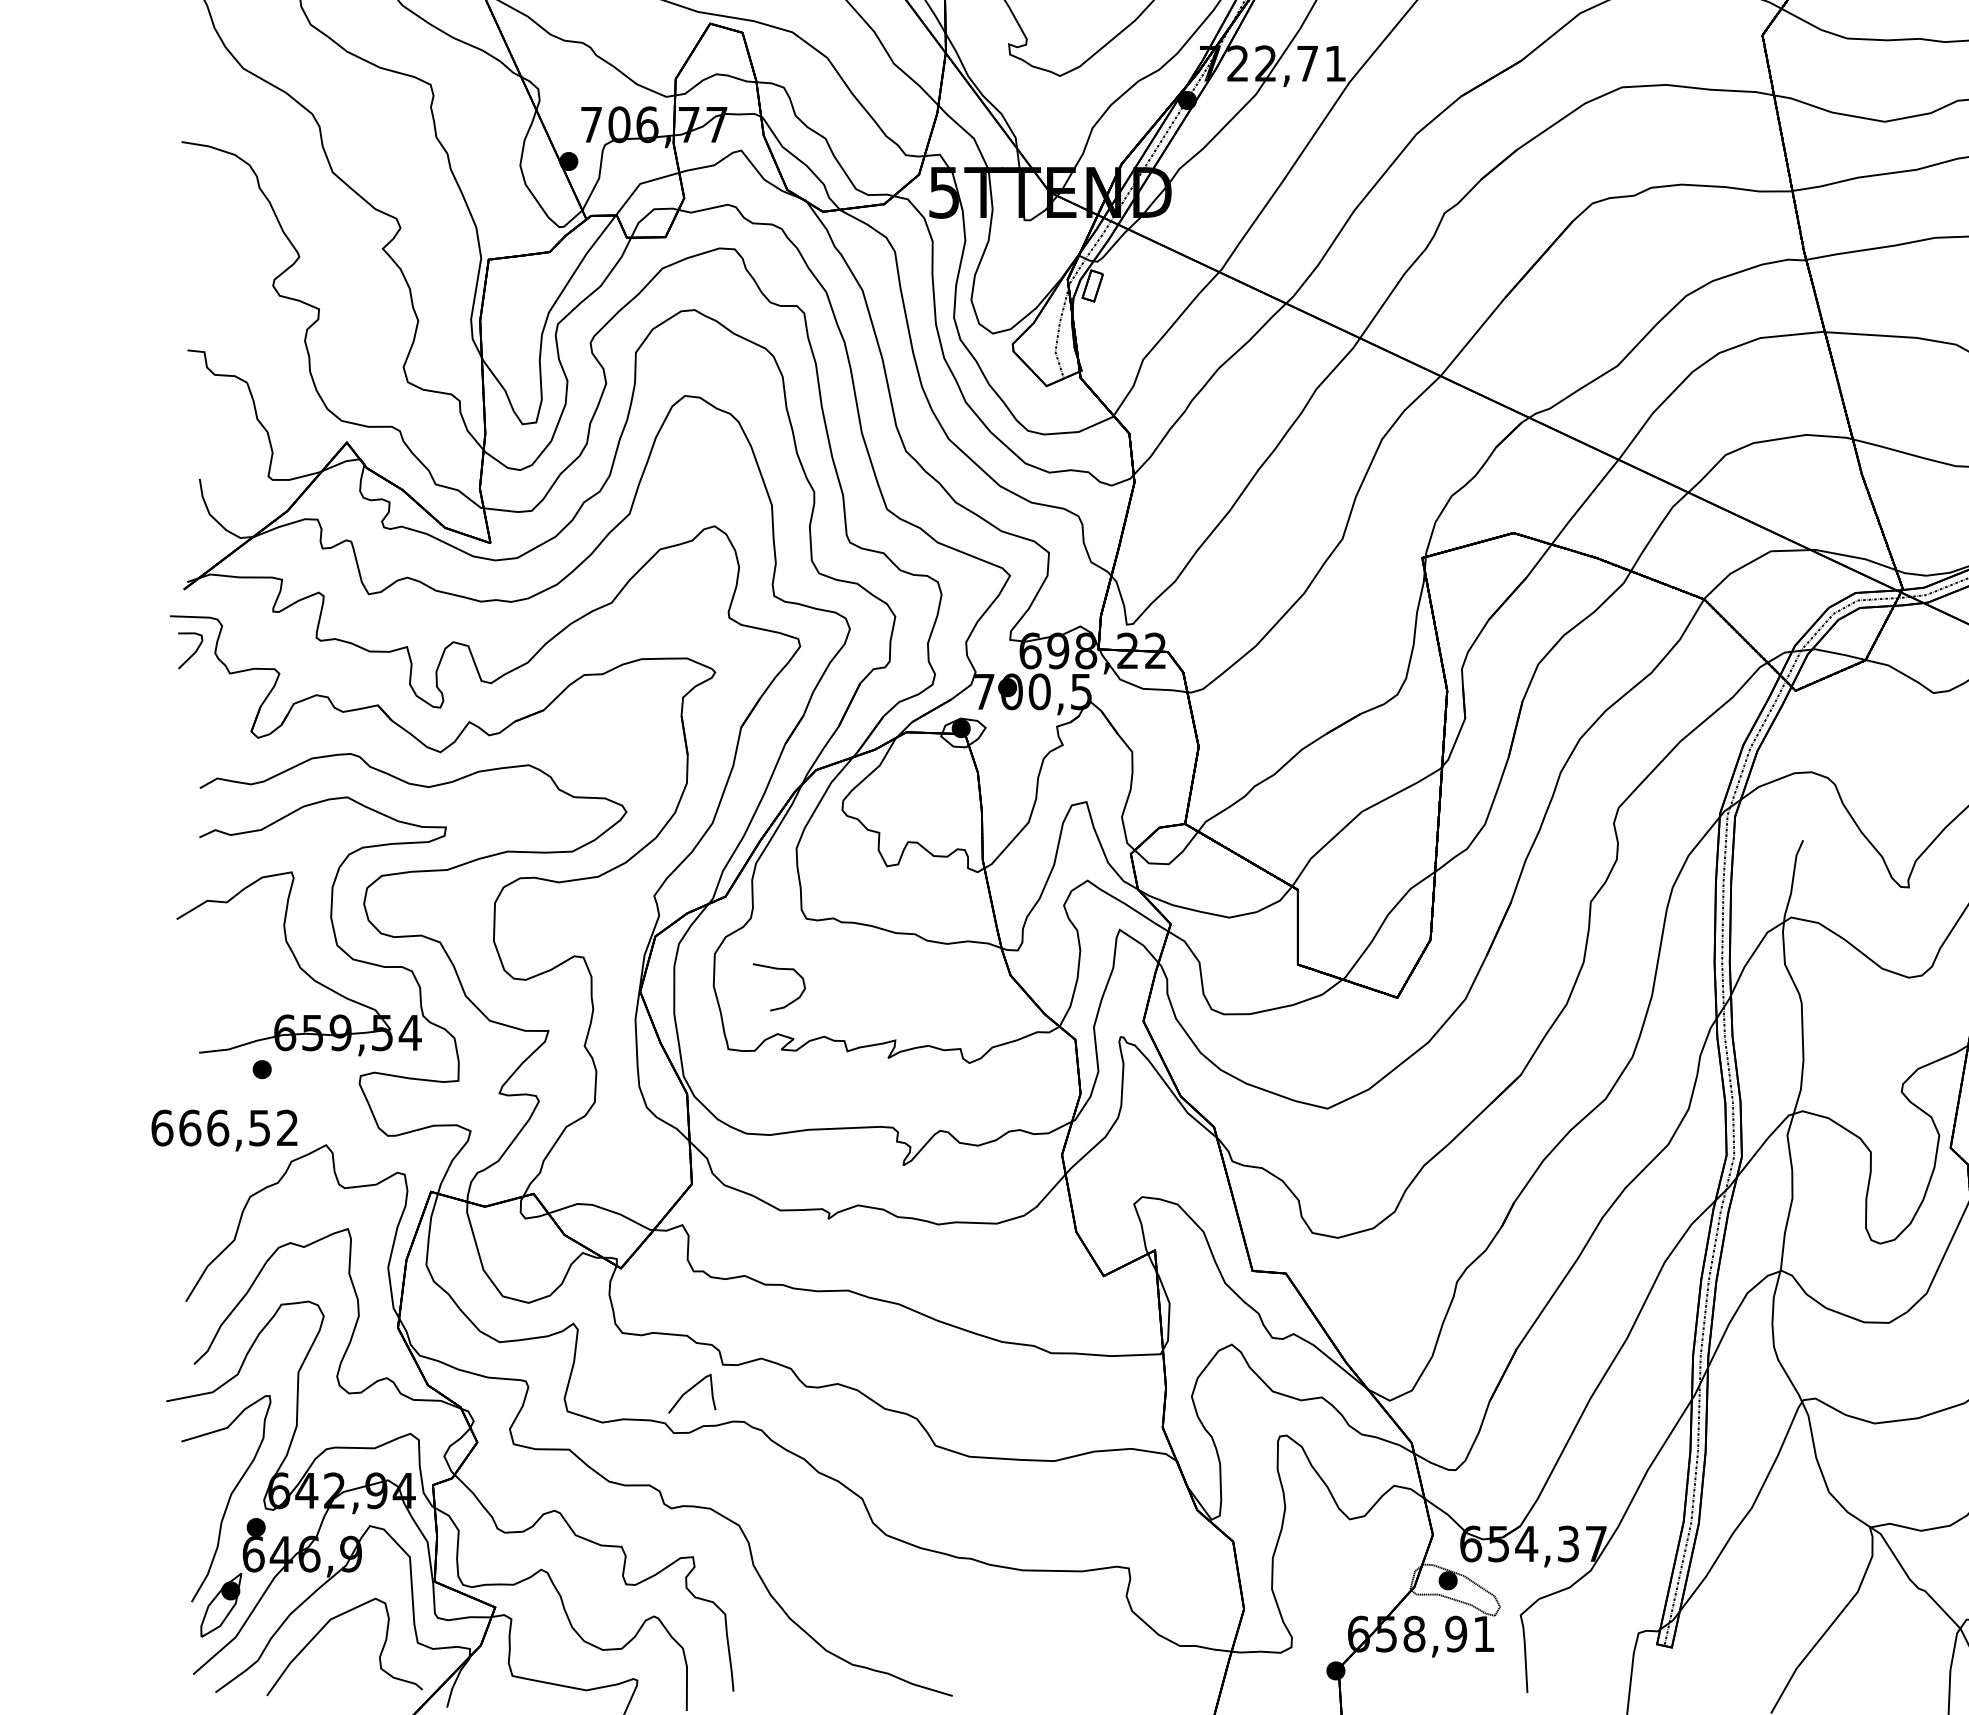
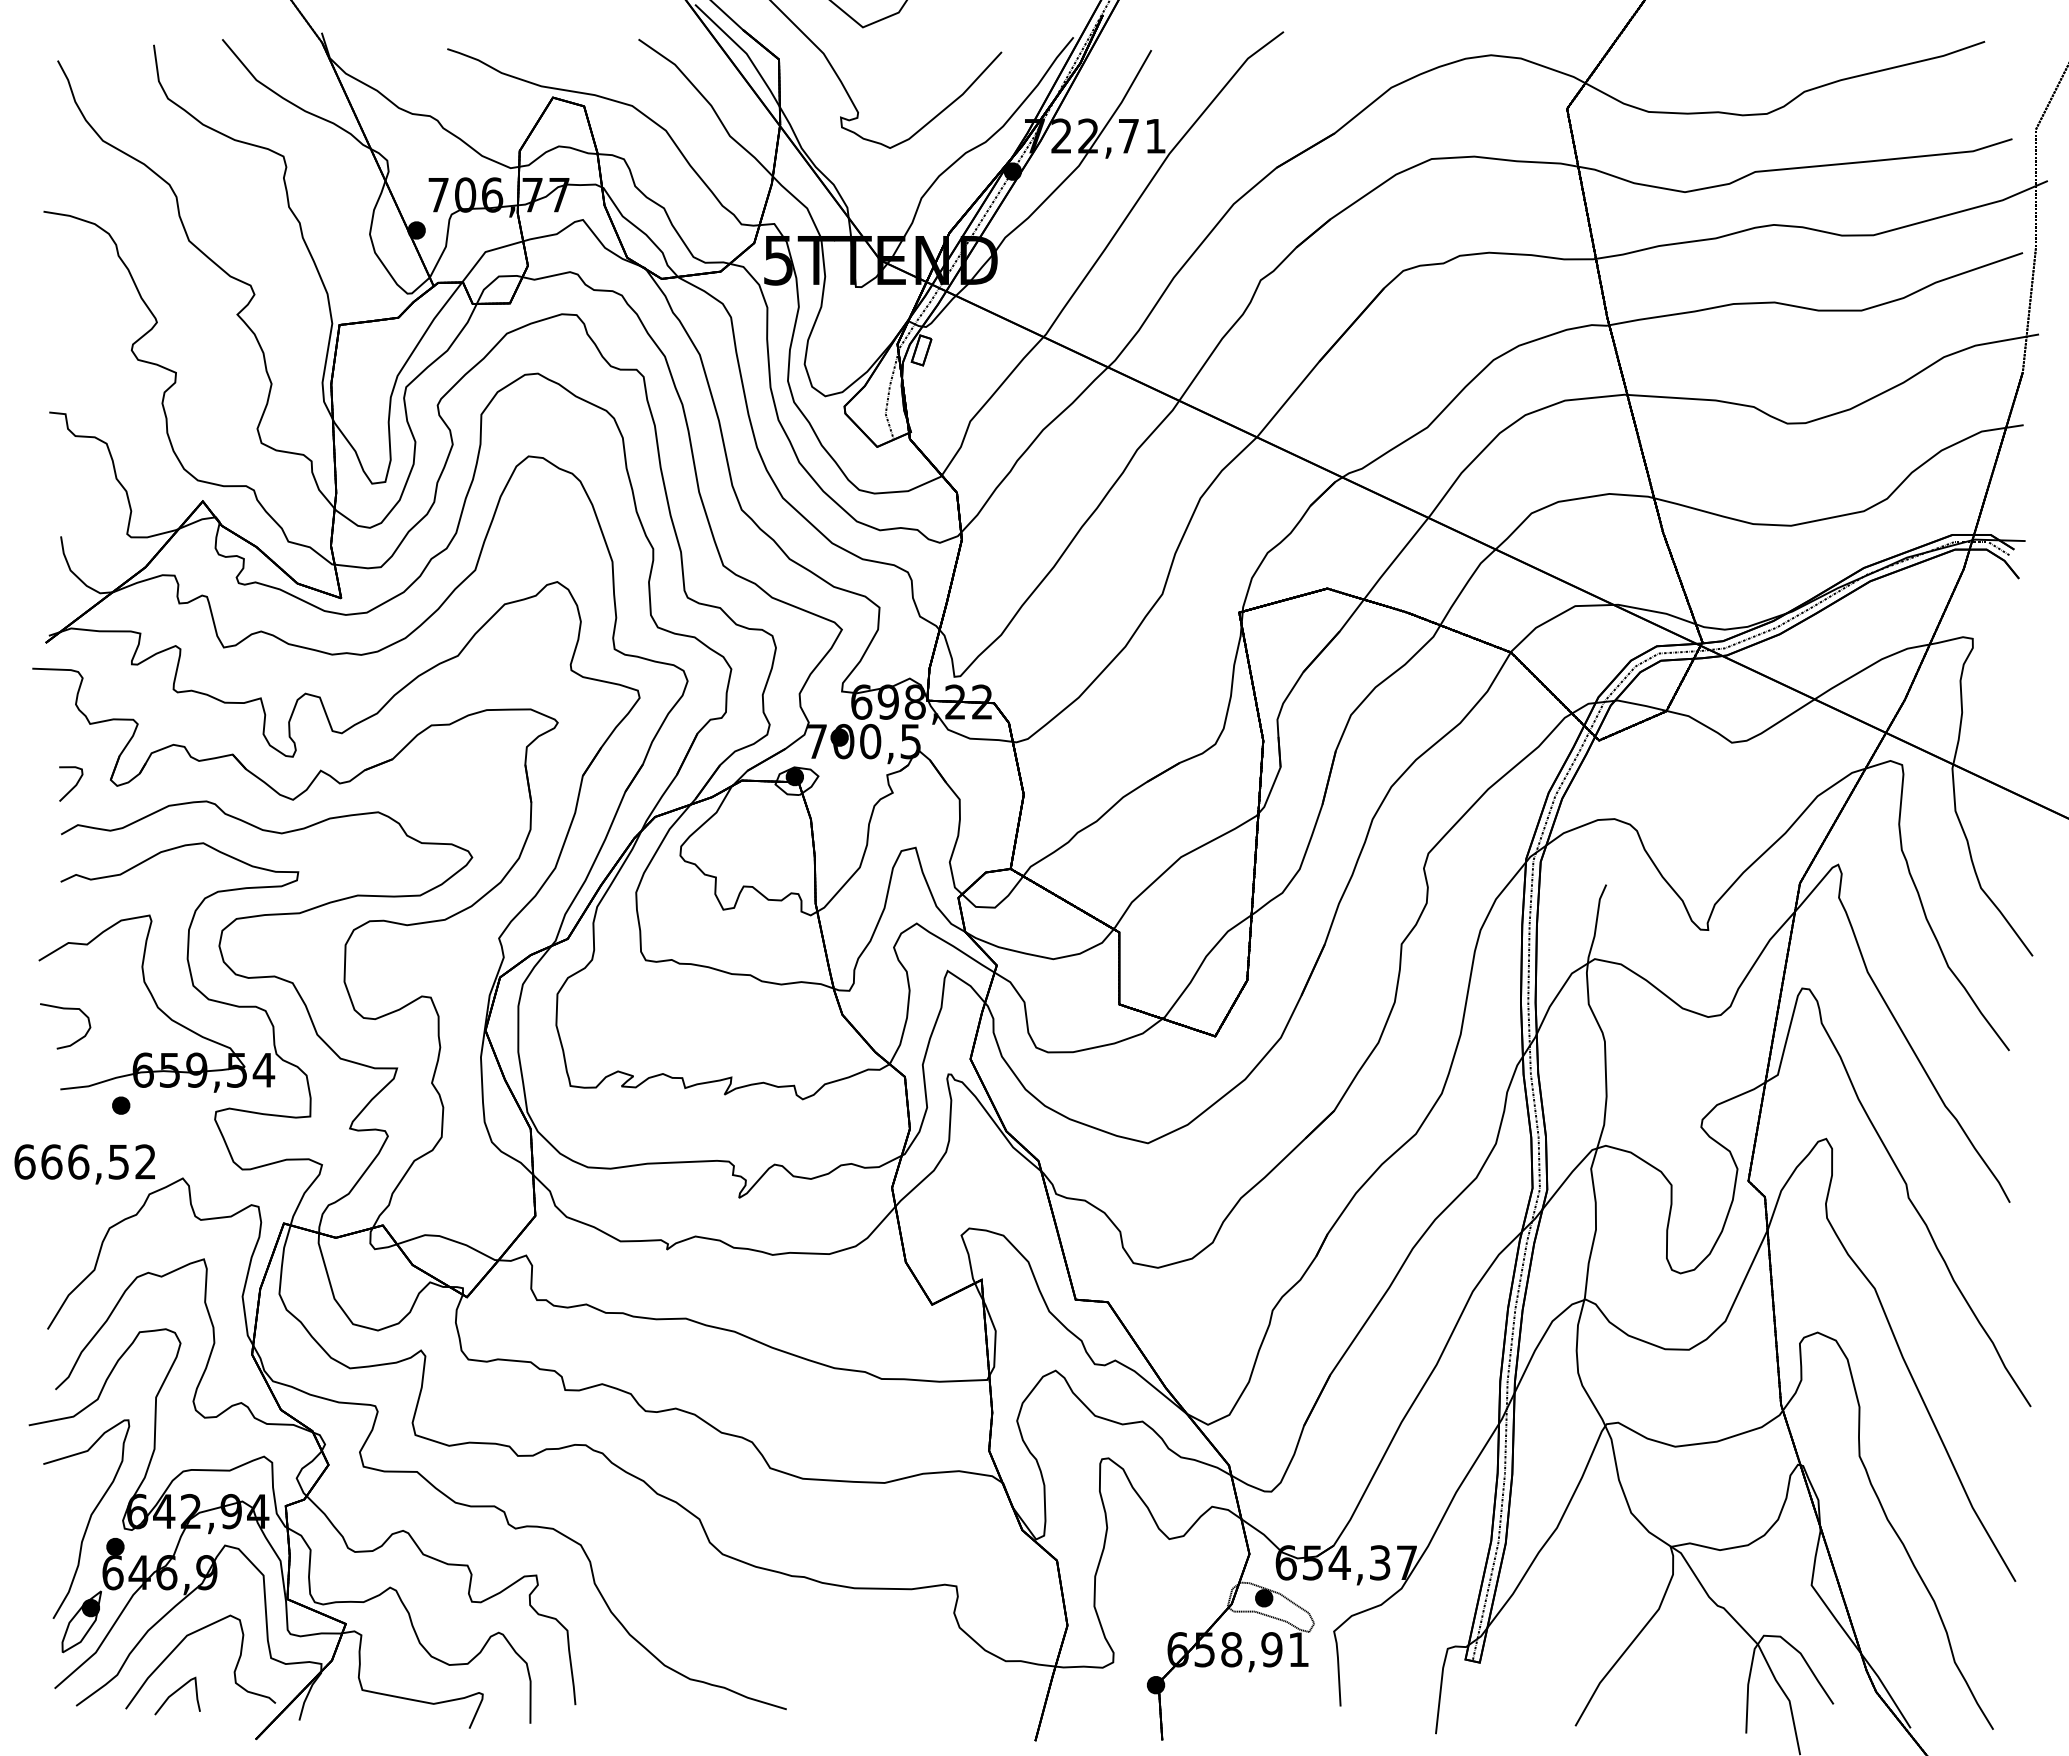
curve: (194, 652) -> (74, 785), moved
curve: (779, 969) -> (65, 1009), moved
curve: (690, 1391) -> (175, 1693), moved

